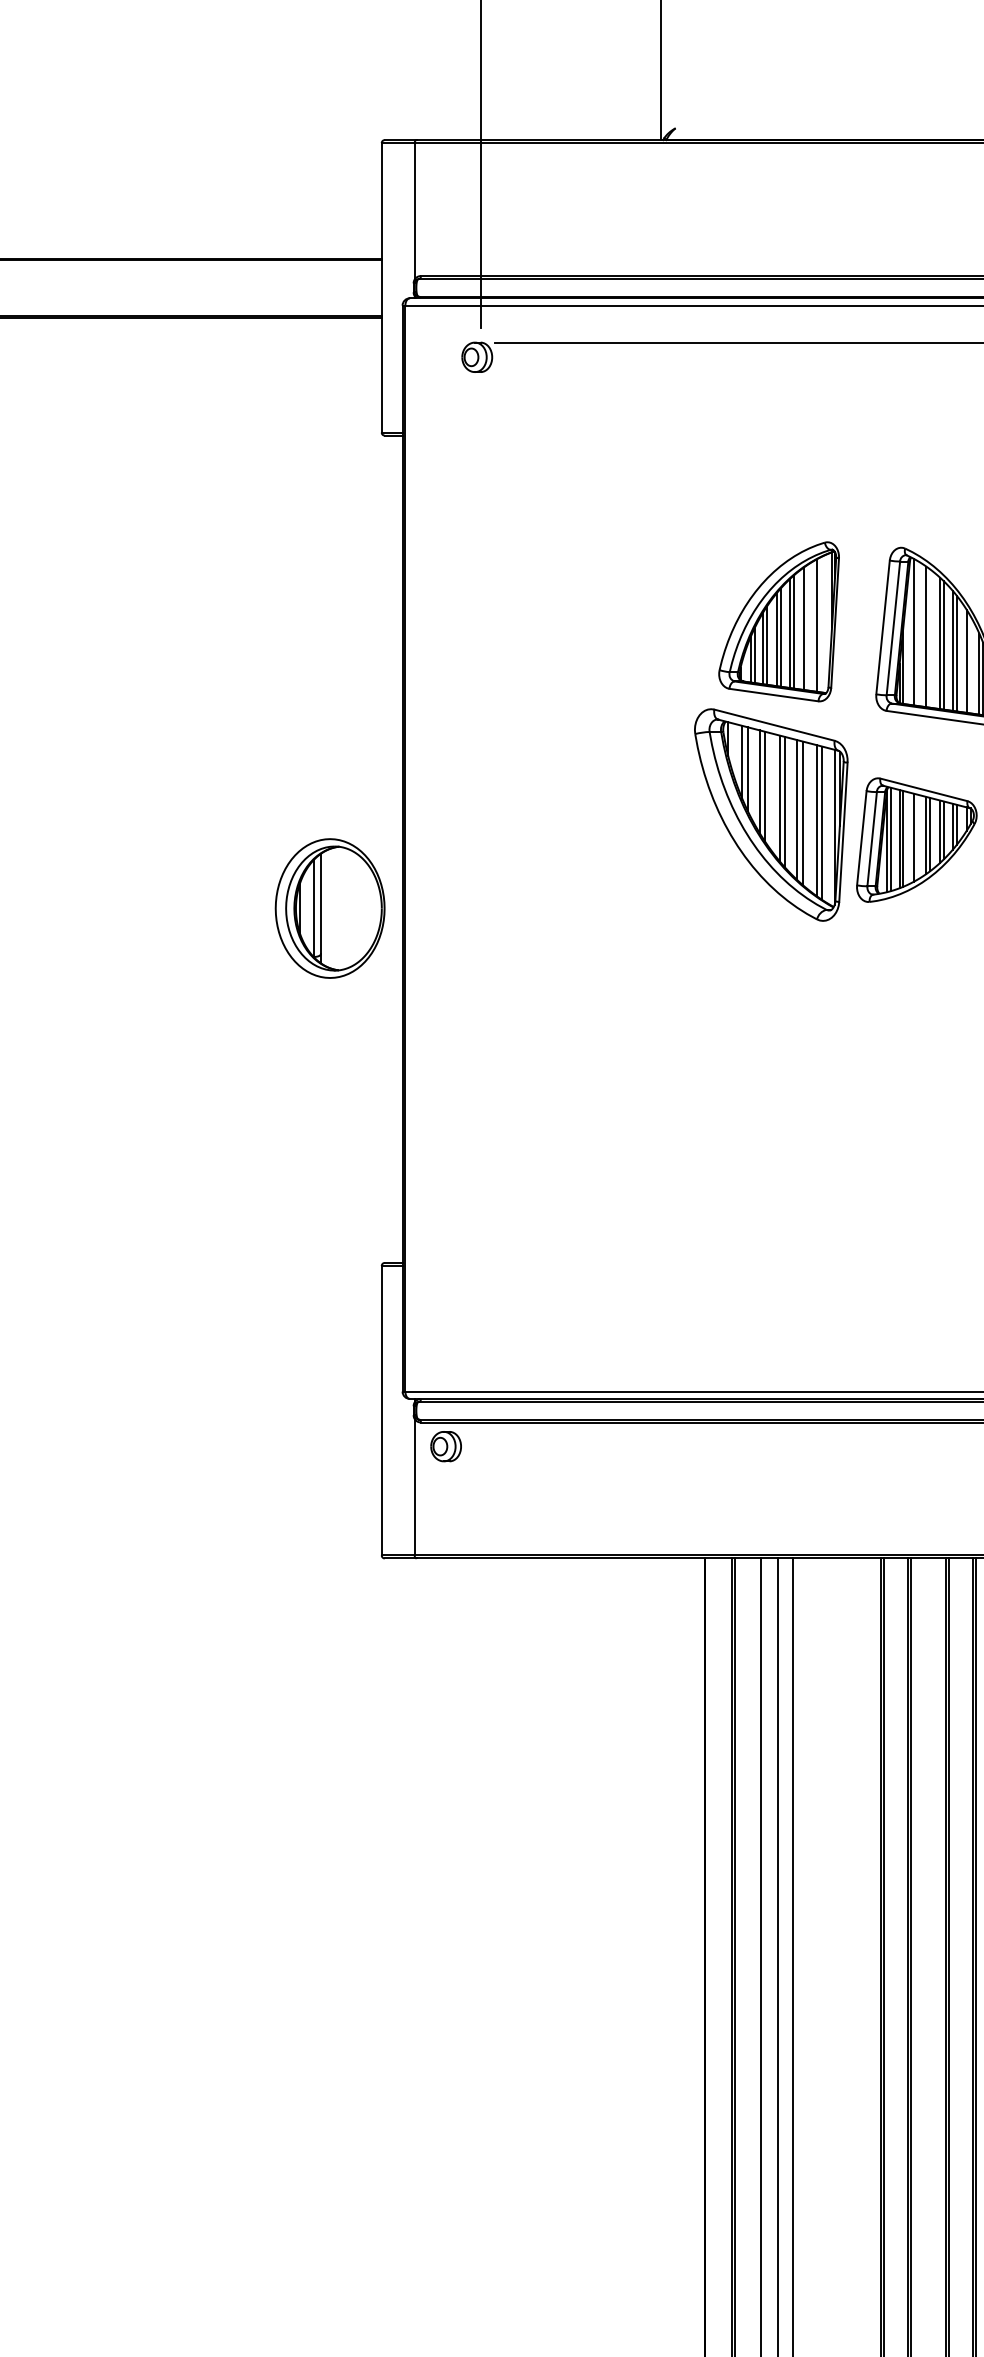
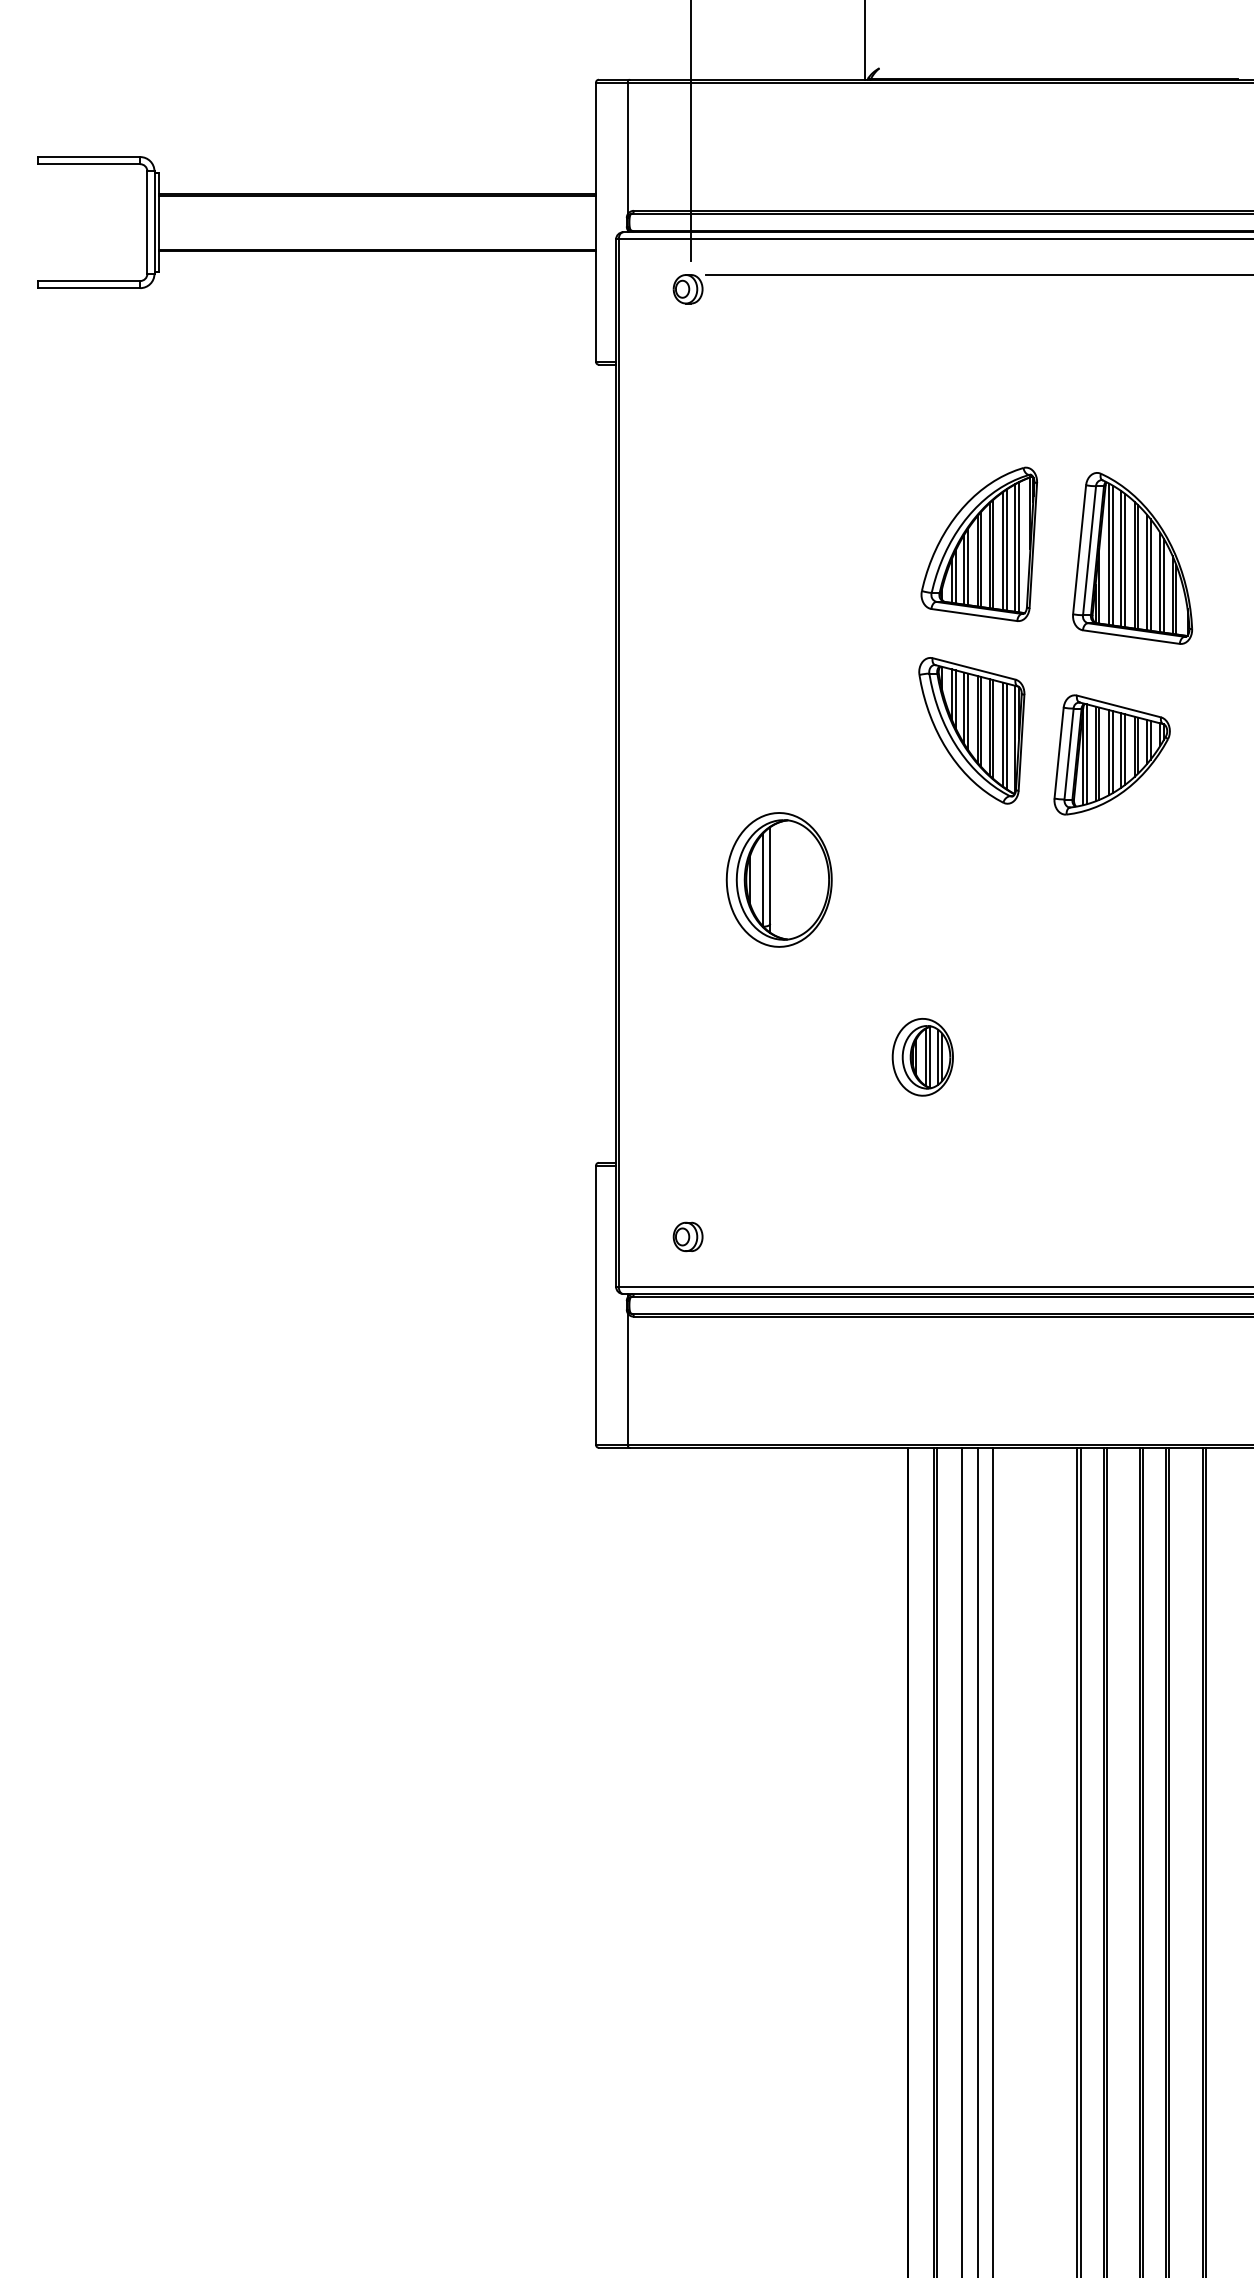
line: (820, 625) -> (1019, 547), added
line: (807, 627) -> (1006, 549), added
line: (917, 633) -> (1112, 555), added
line: (929, 638) -> (1124, 560), added
line: (971, 664) -> (1164, 585), added
part: (771, 814) -> (971, 730), size x0.71
line: (917, 837) -> (1112, 752), added
part: (329, 908) -> (778, 879), moved
part: (720, 1153) -> (922, 1057), added
part: (445, 1446) -> (687, 1236), moved

